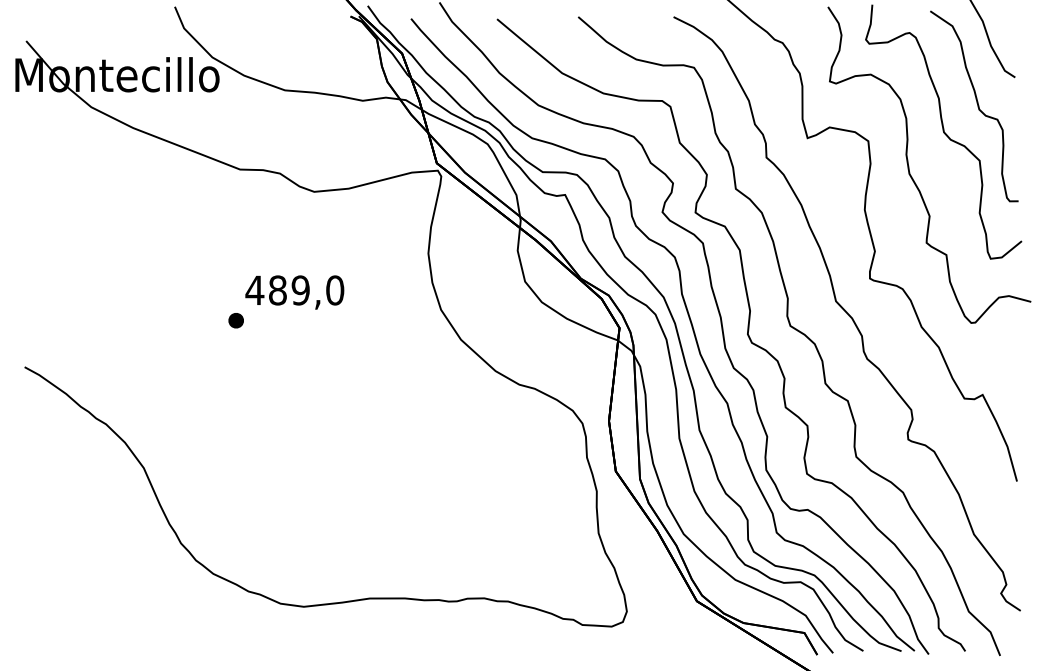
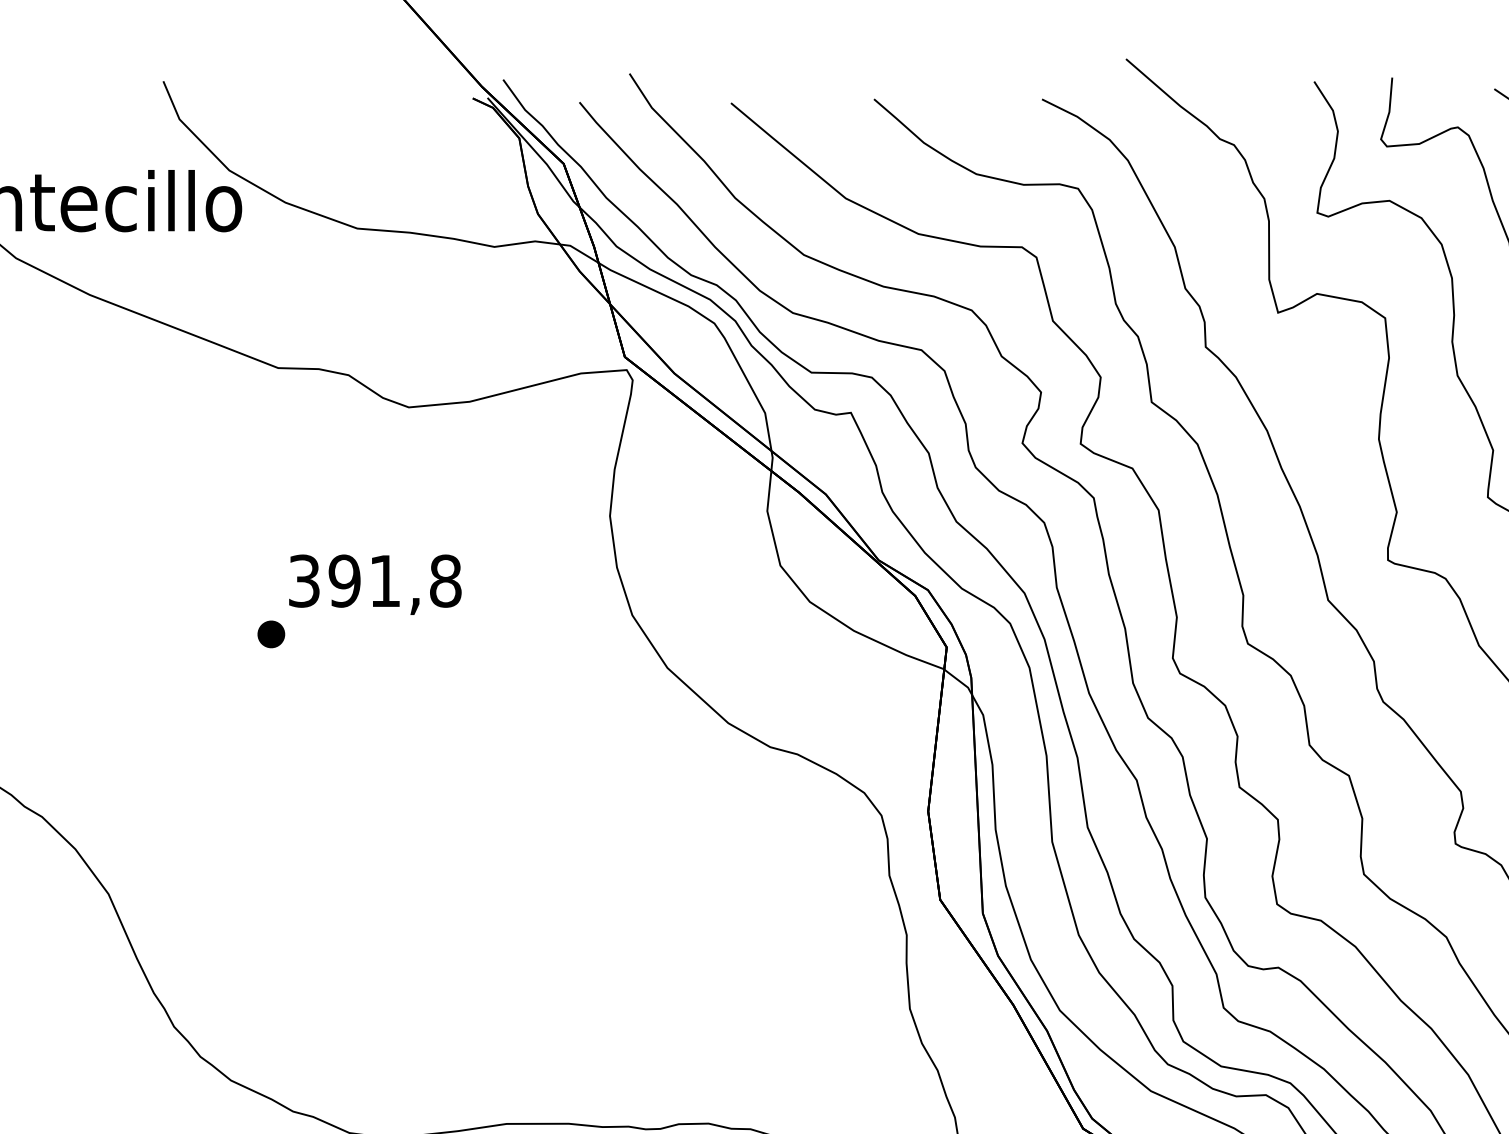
text: (294, 290) -> (374, 581), 489,0 -> 391,8

